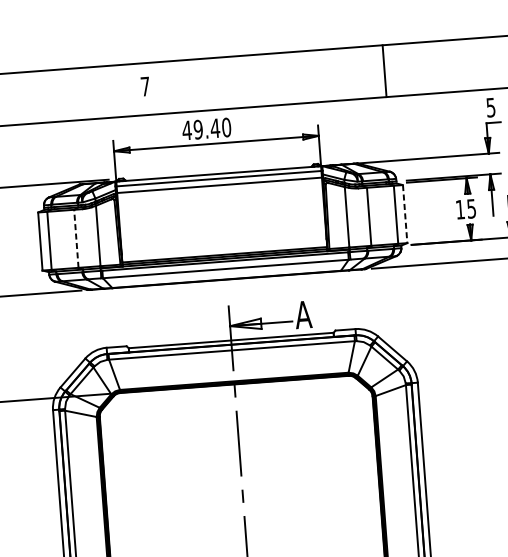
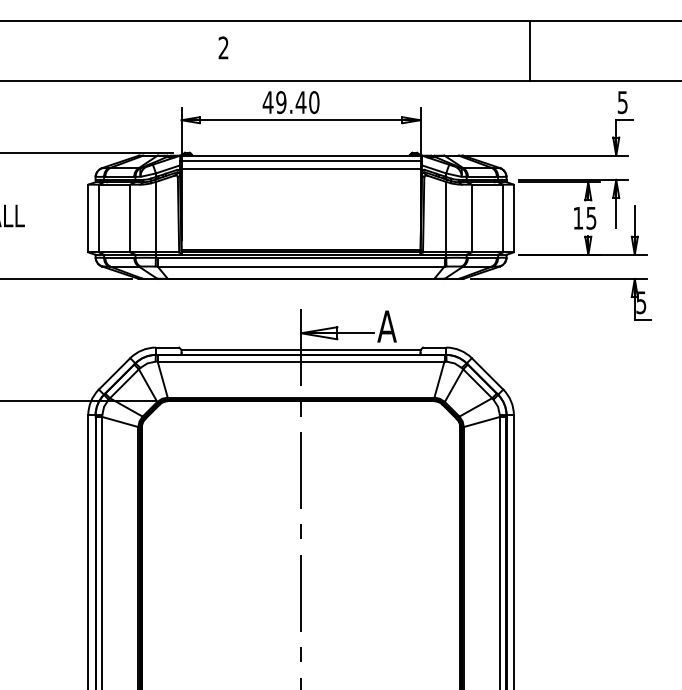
line: (384, 70) -> (529, 50), moved
text: (145, 86) -> (223, 47), 7 -> 2
line: (404, 214) -> (513, 218), dashed -> solid
line: (76, 238) -> (130, 218), dashed -> solid

